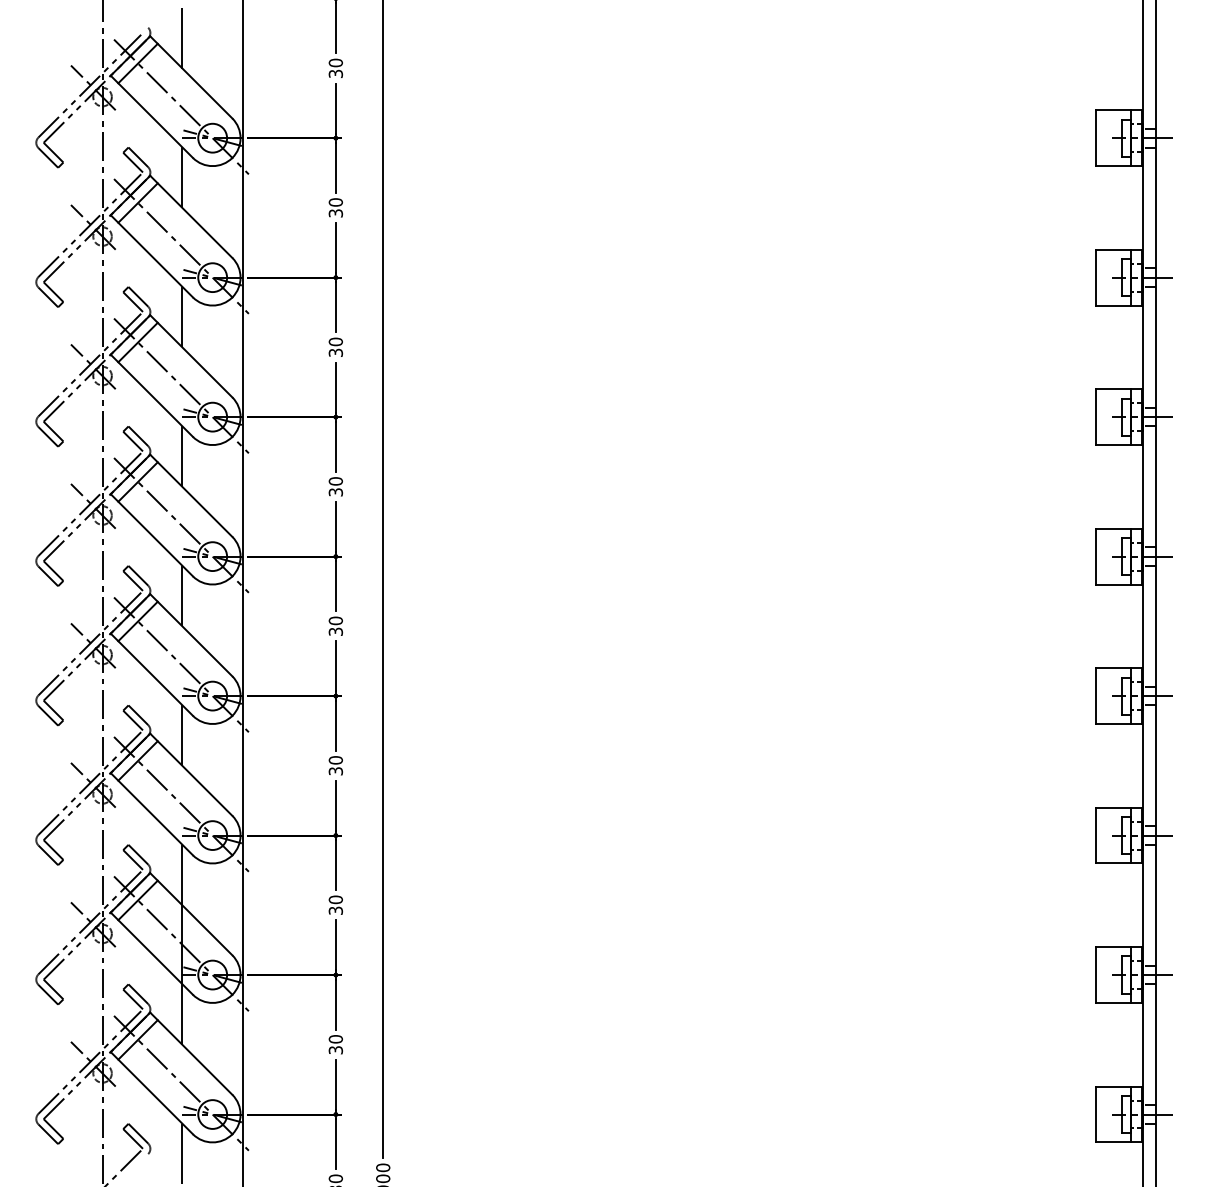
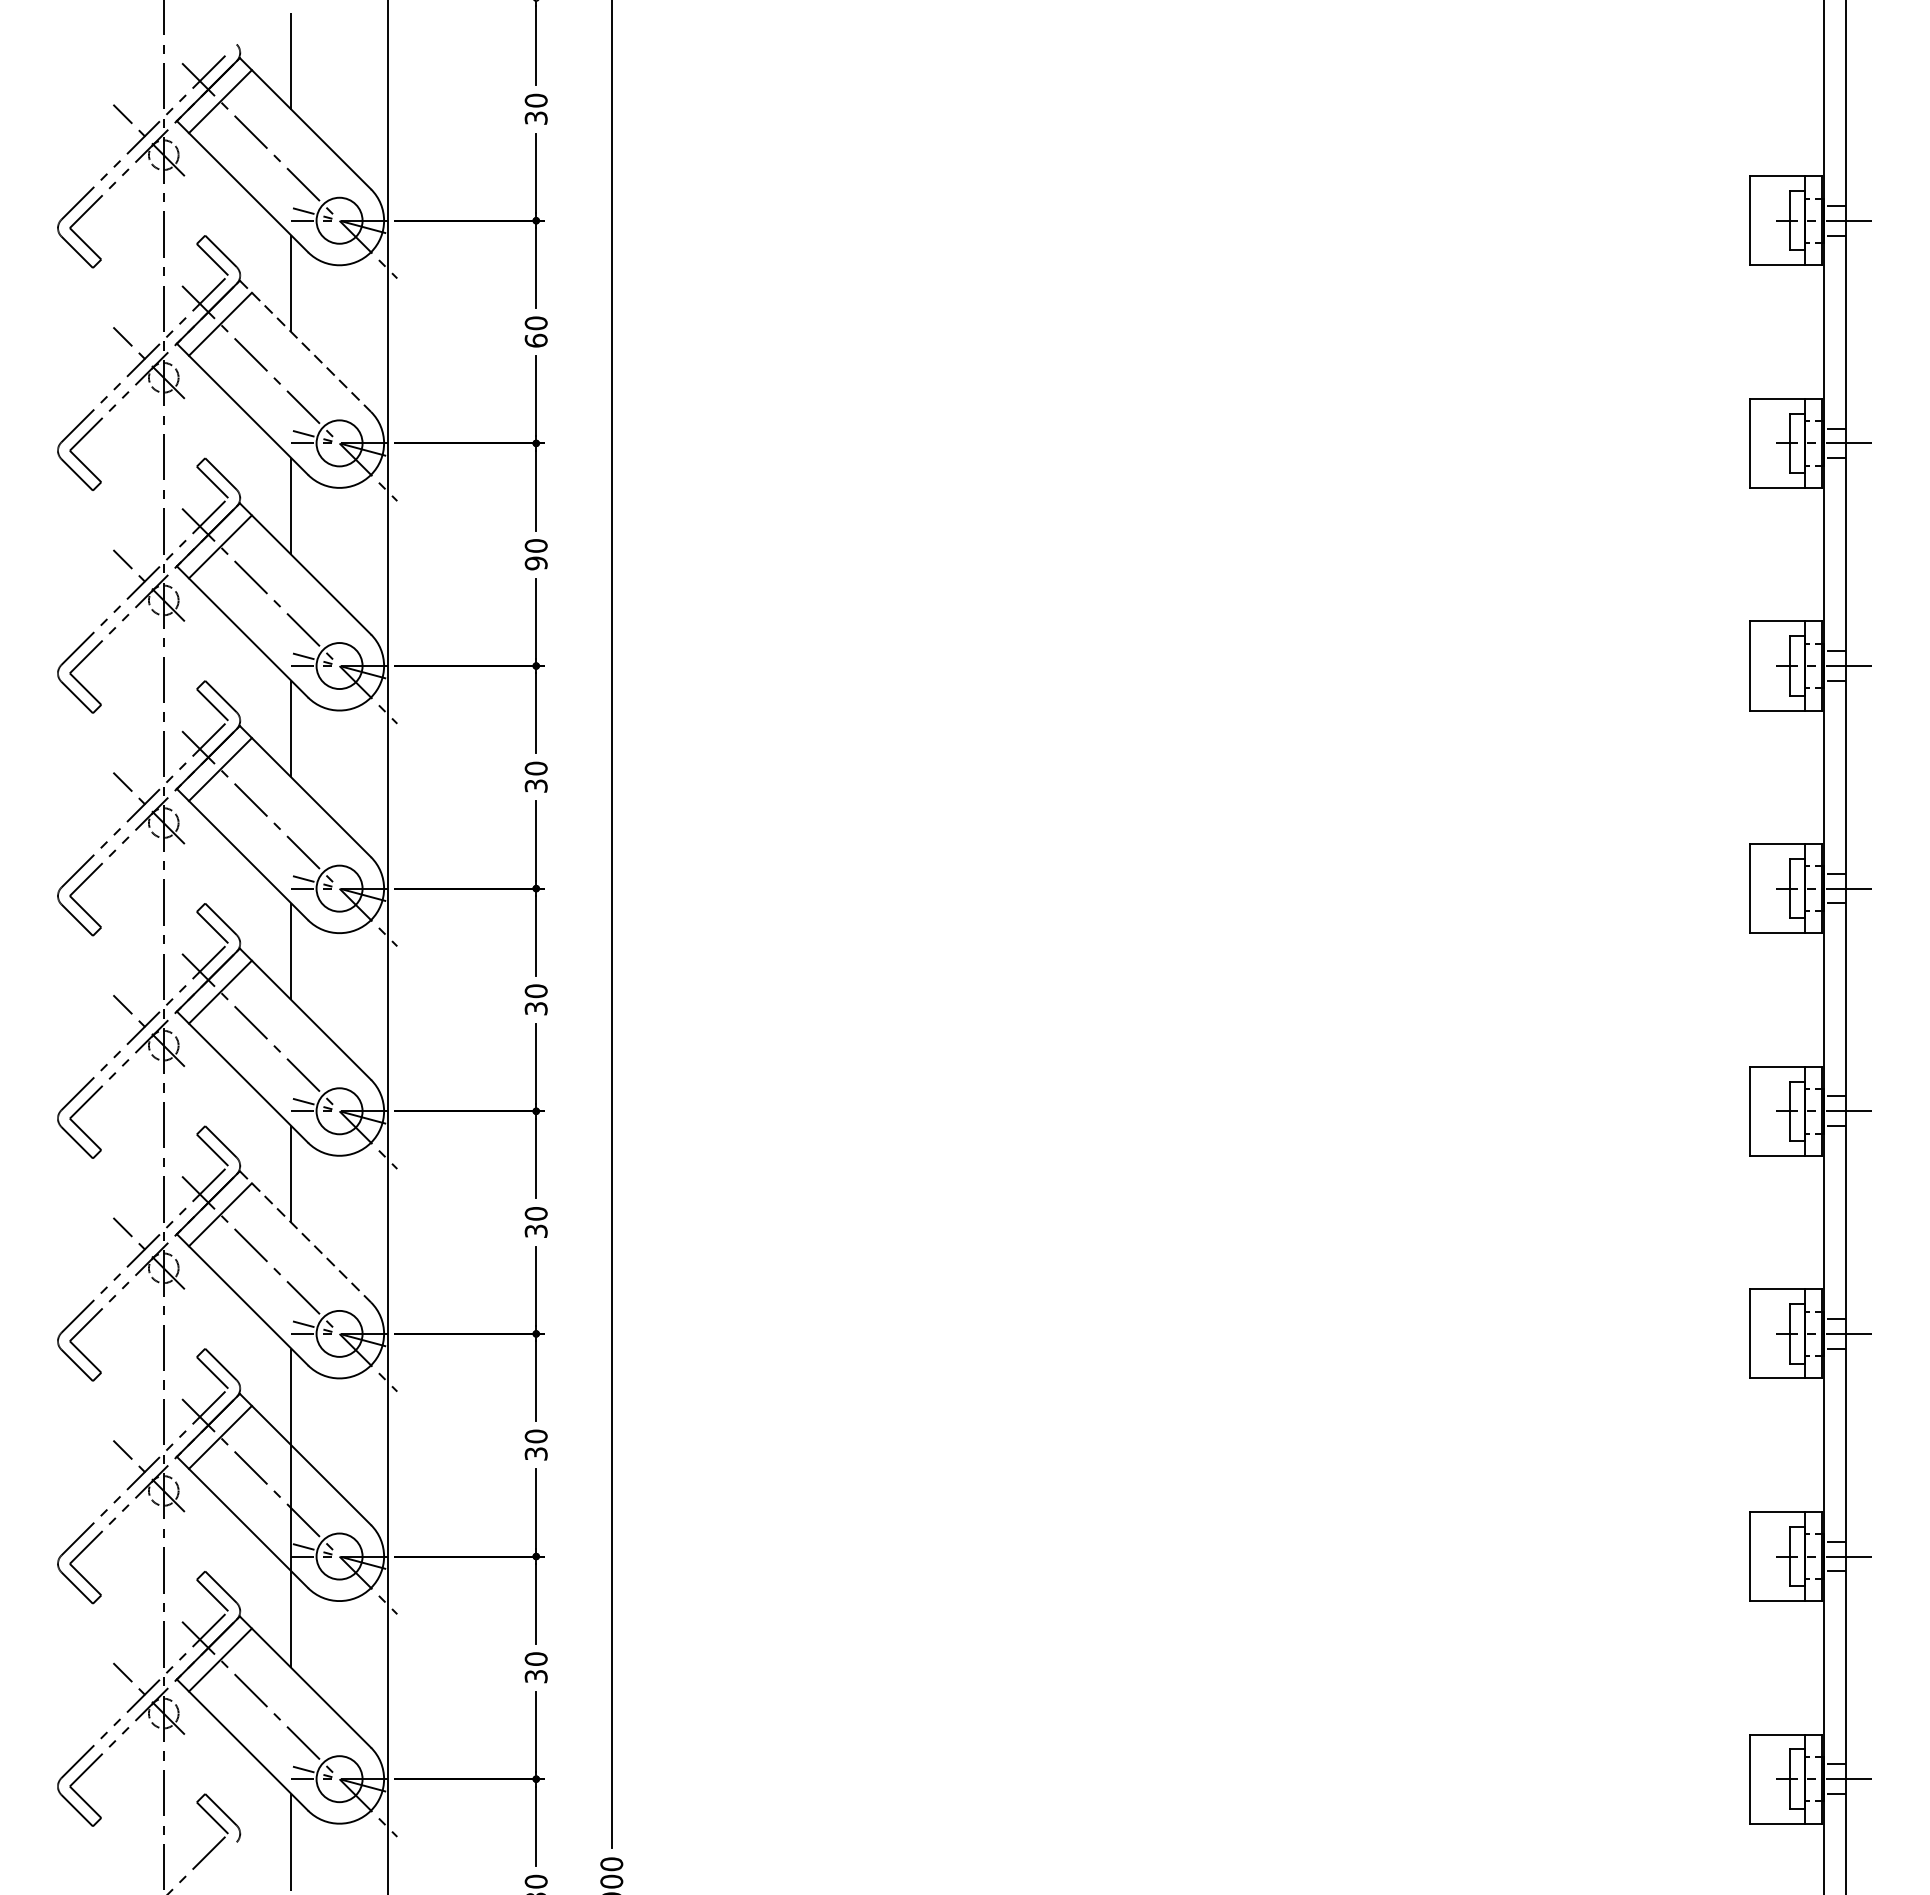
text: (335, 213) -> (535, 340), 30 -> 60
line: (191, 217) -> (305, 347), solid -> dashed
text: (335, 352) -> (535, 562), 30 -> 90
line: (191, 775) -> (305, 1238), solid -> dashed

